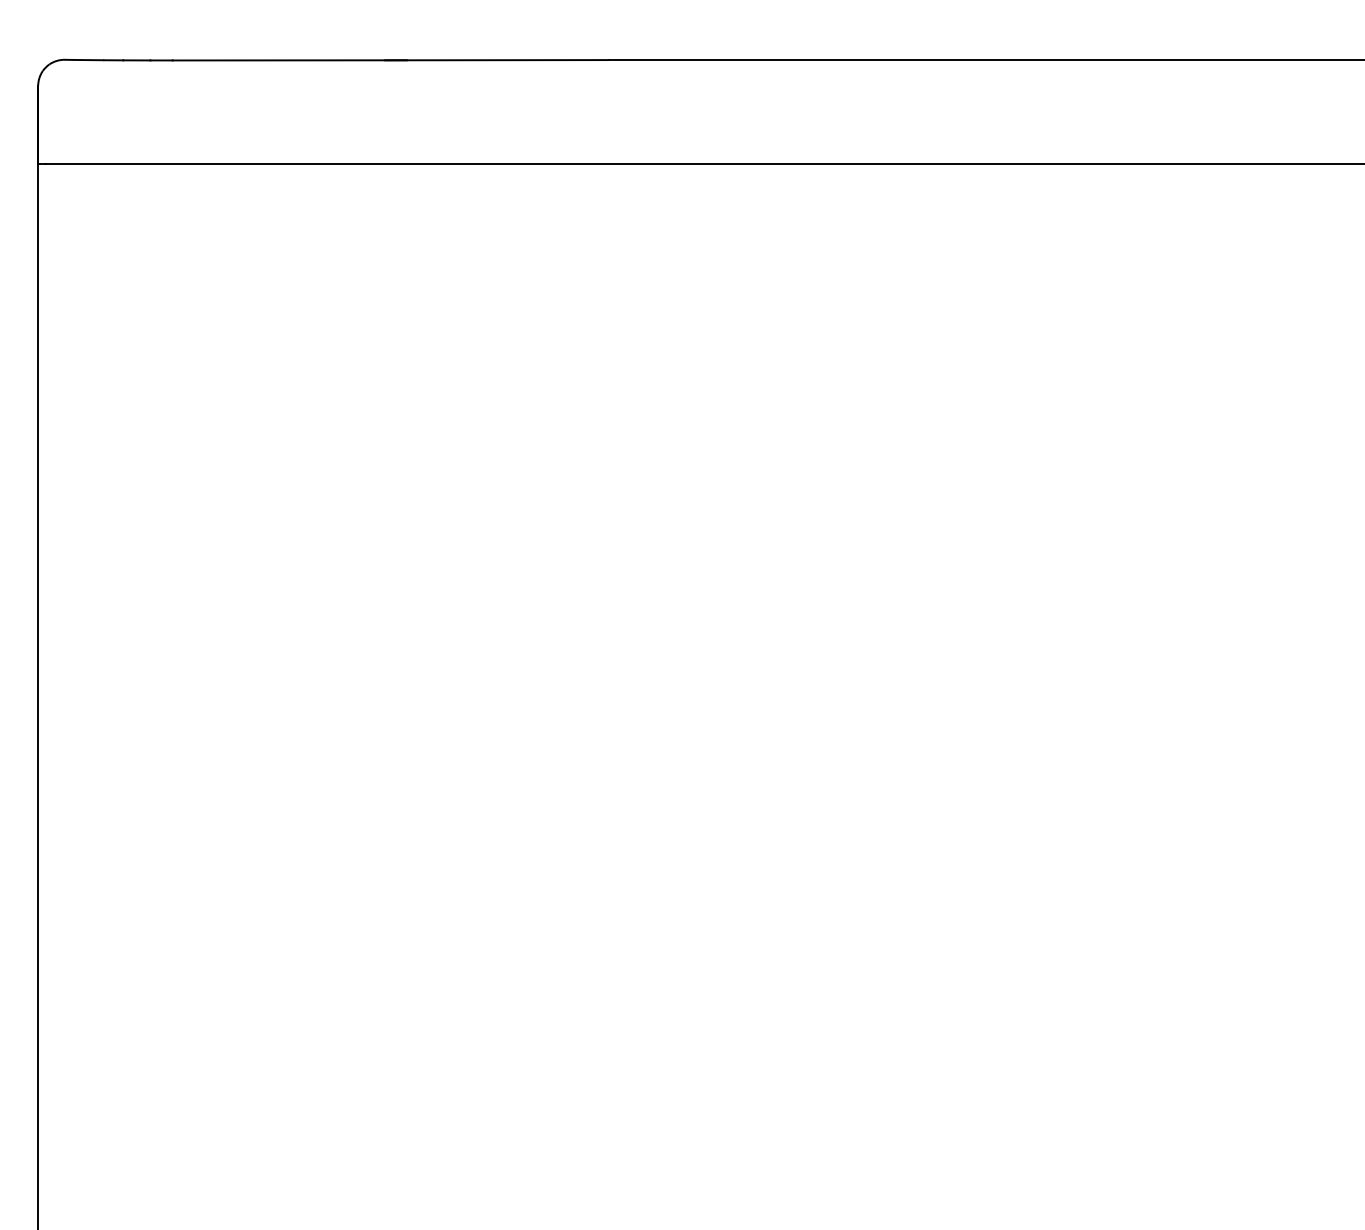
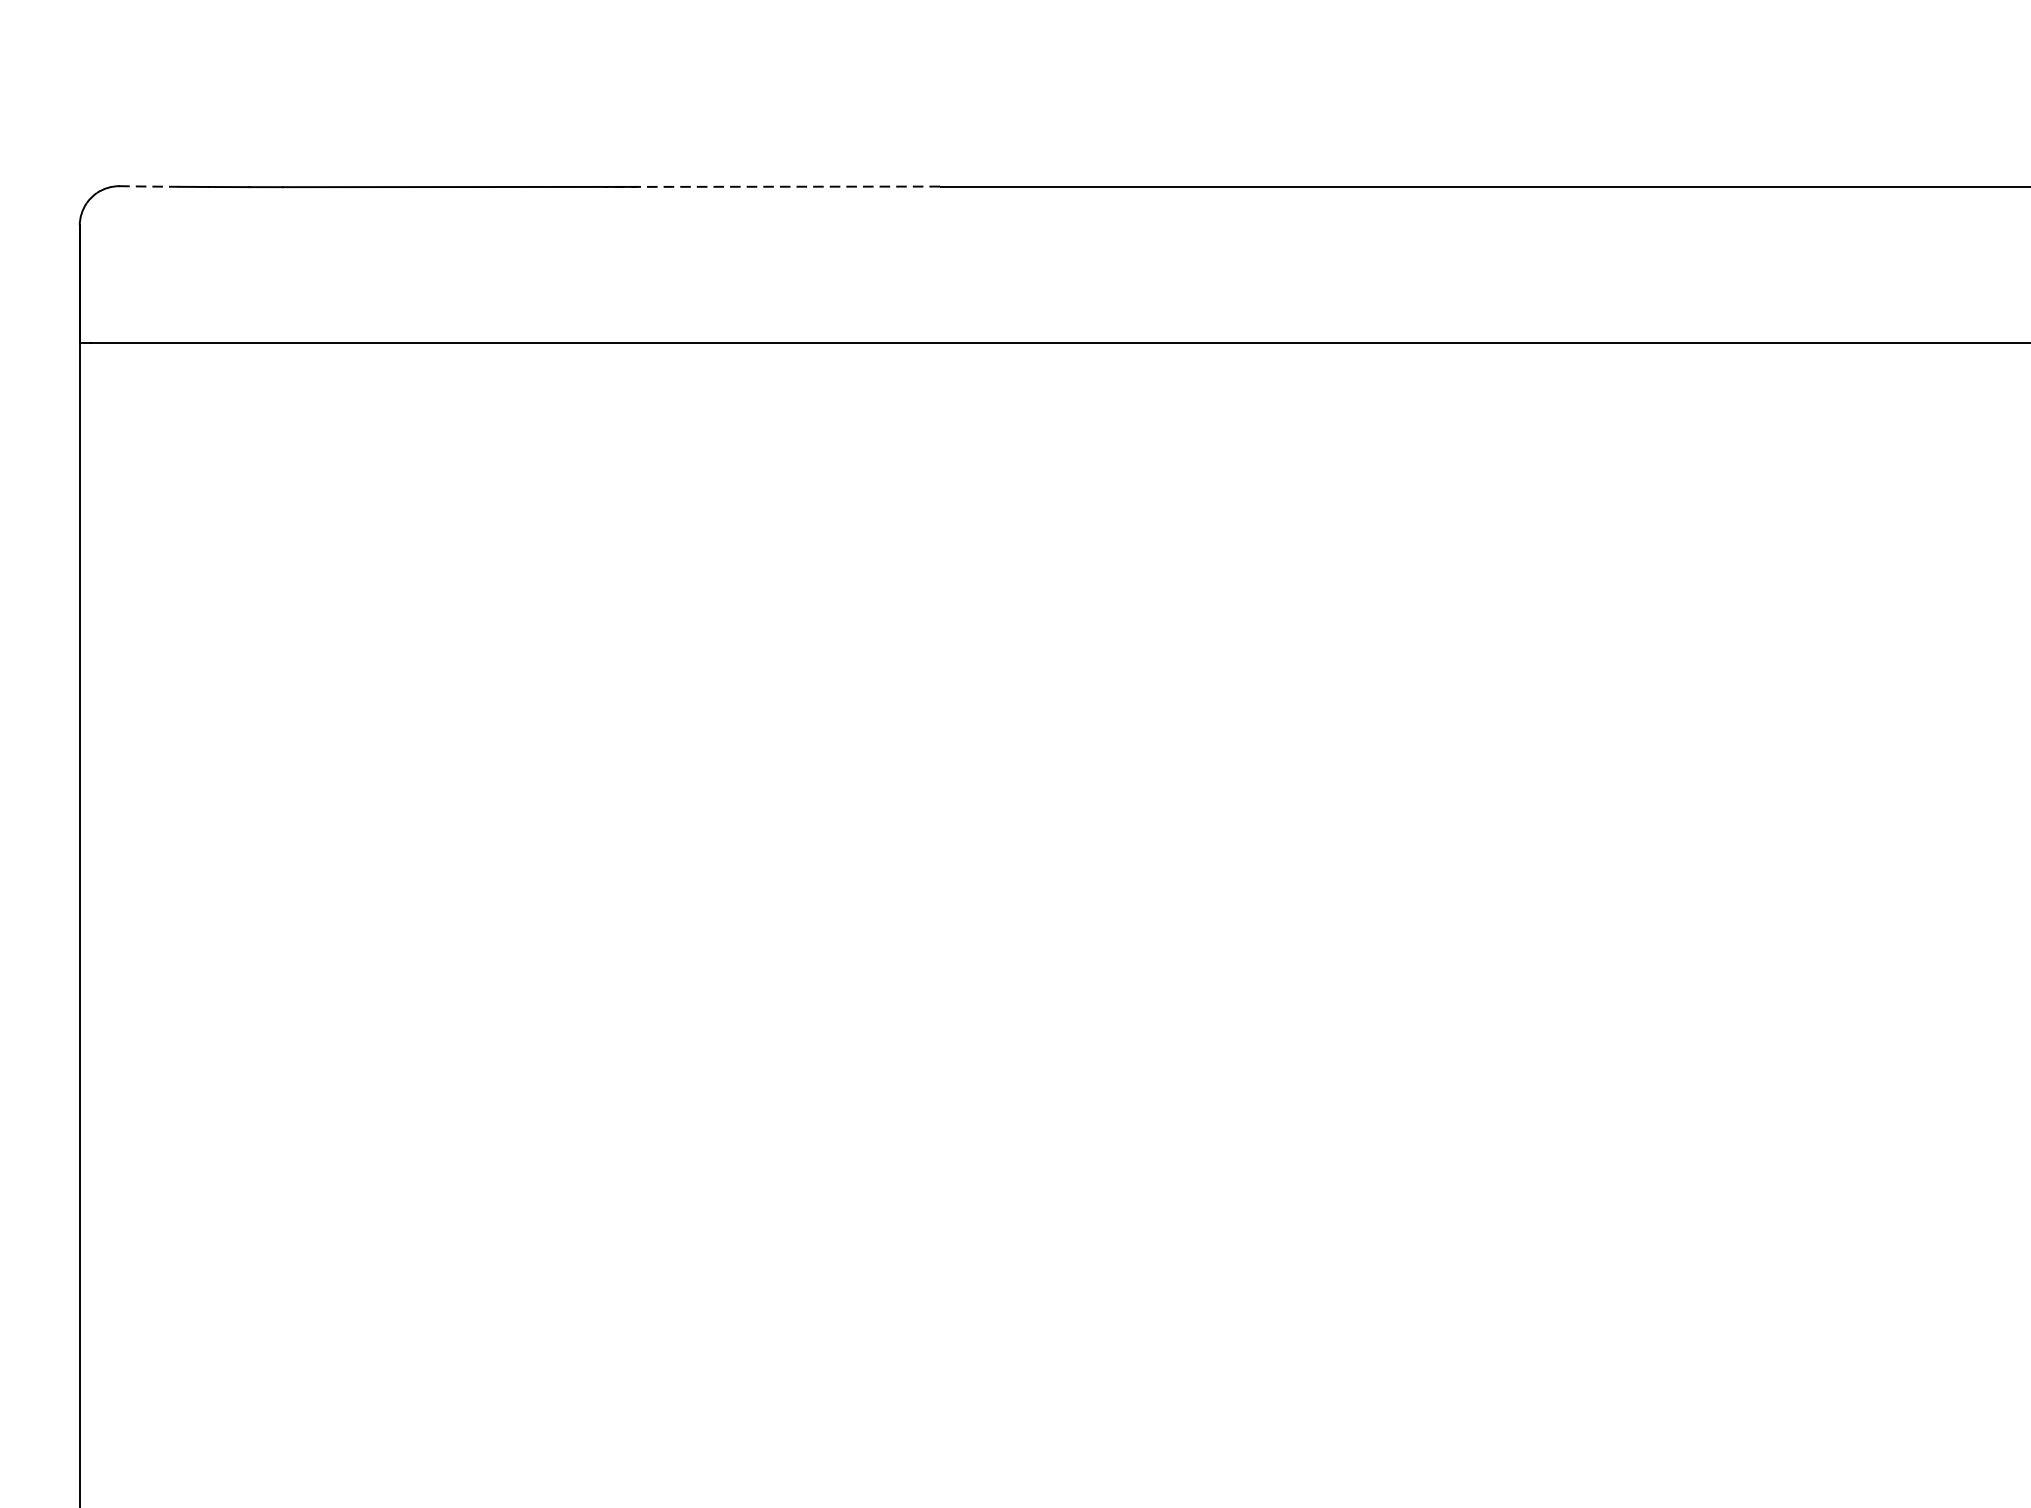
line: (83, 60) -> (148, 187), solid -> dashed
line: (495, 60) -> (770, 187), solid -> dashed

